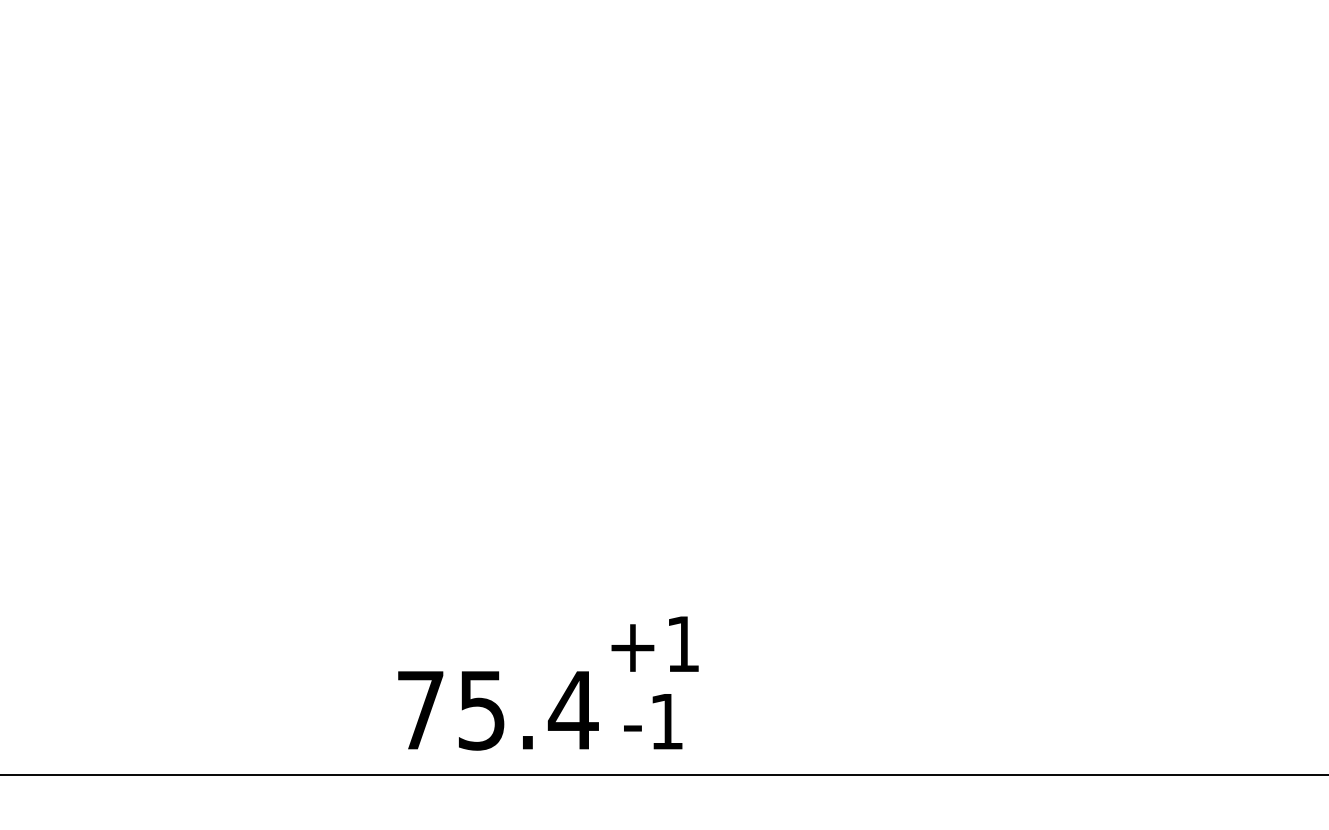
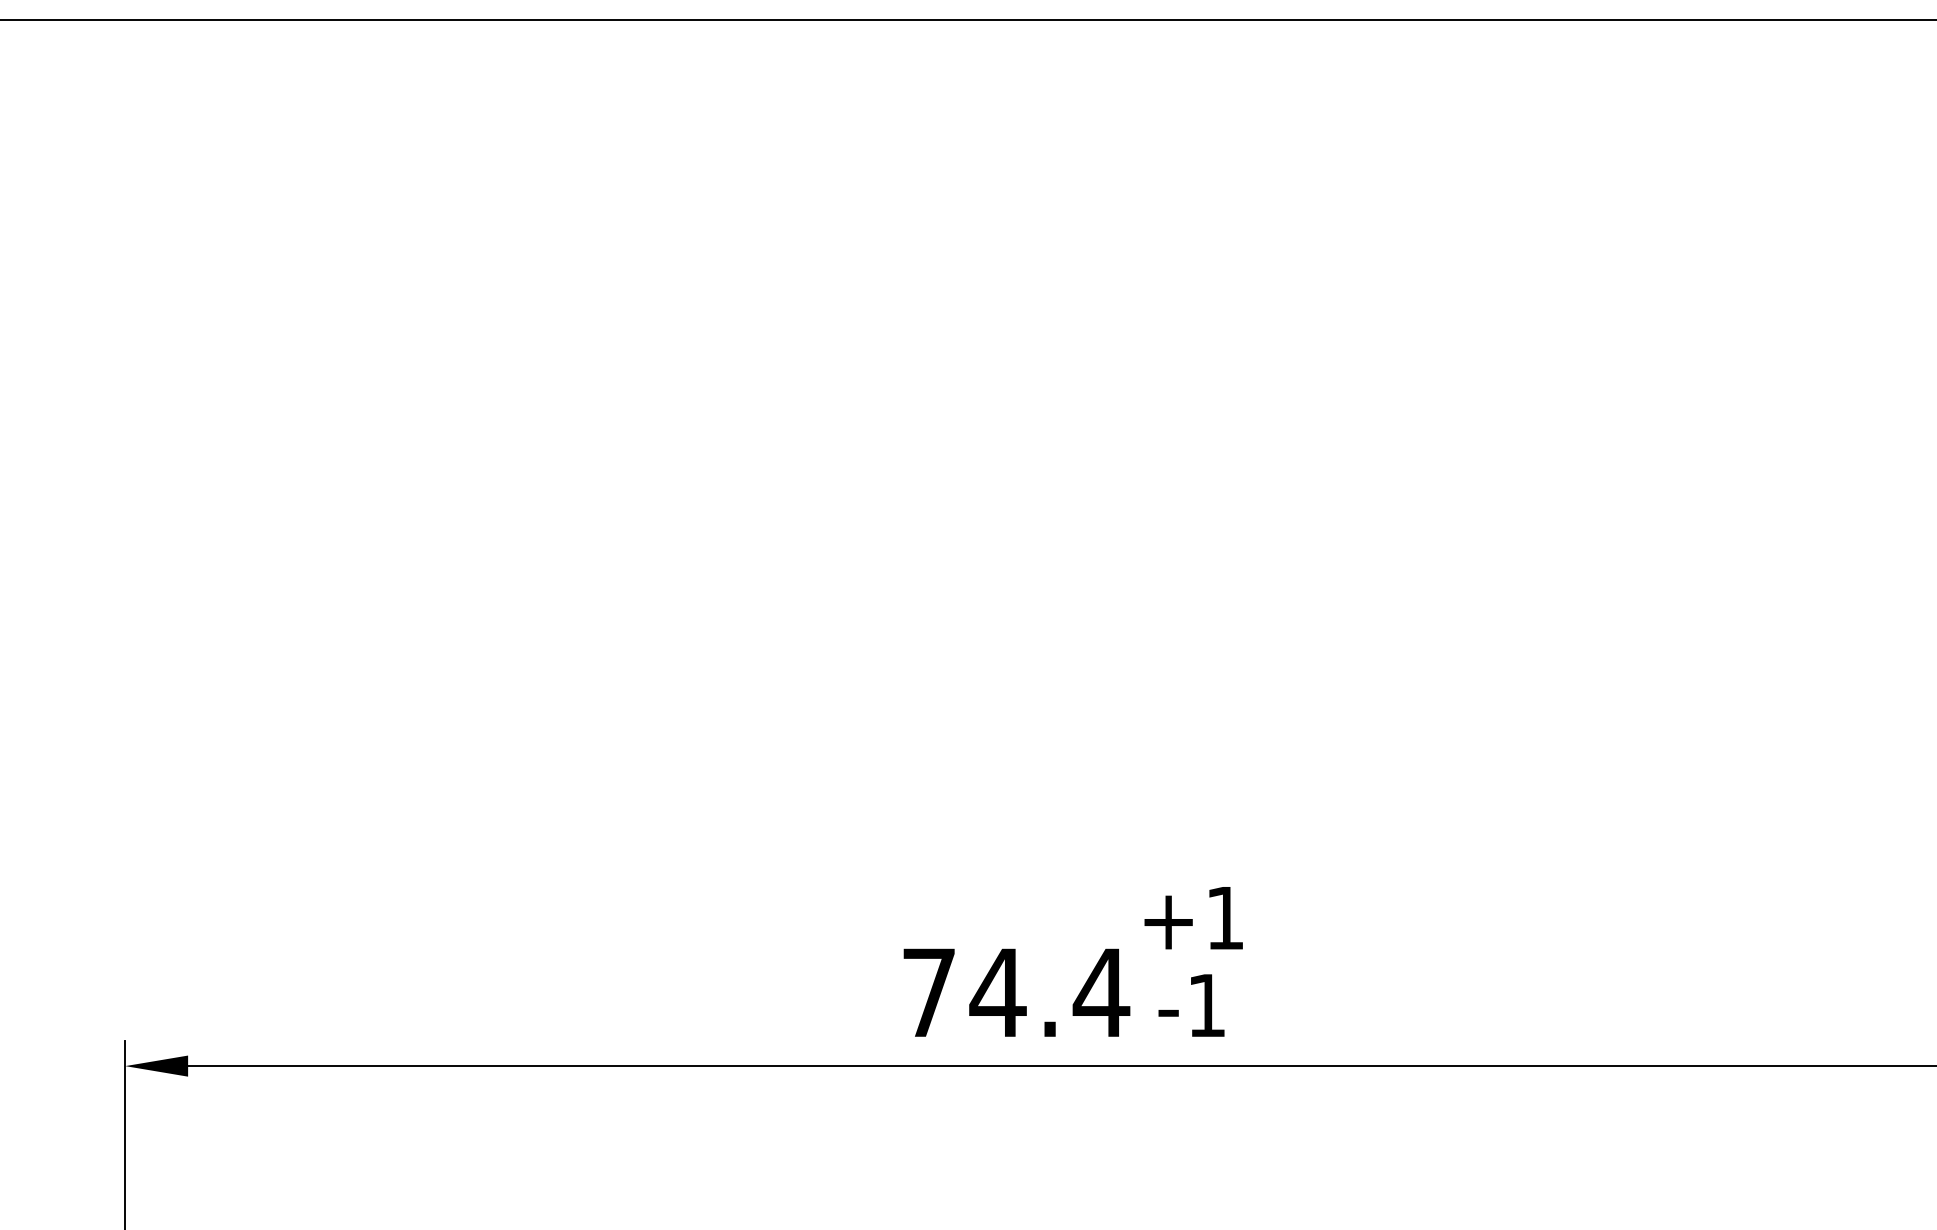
text: (481, 710) -> (997, 993), 75.4 -> 74.4

